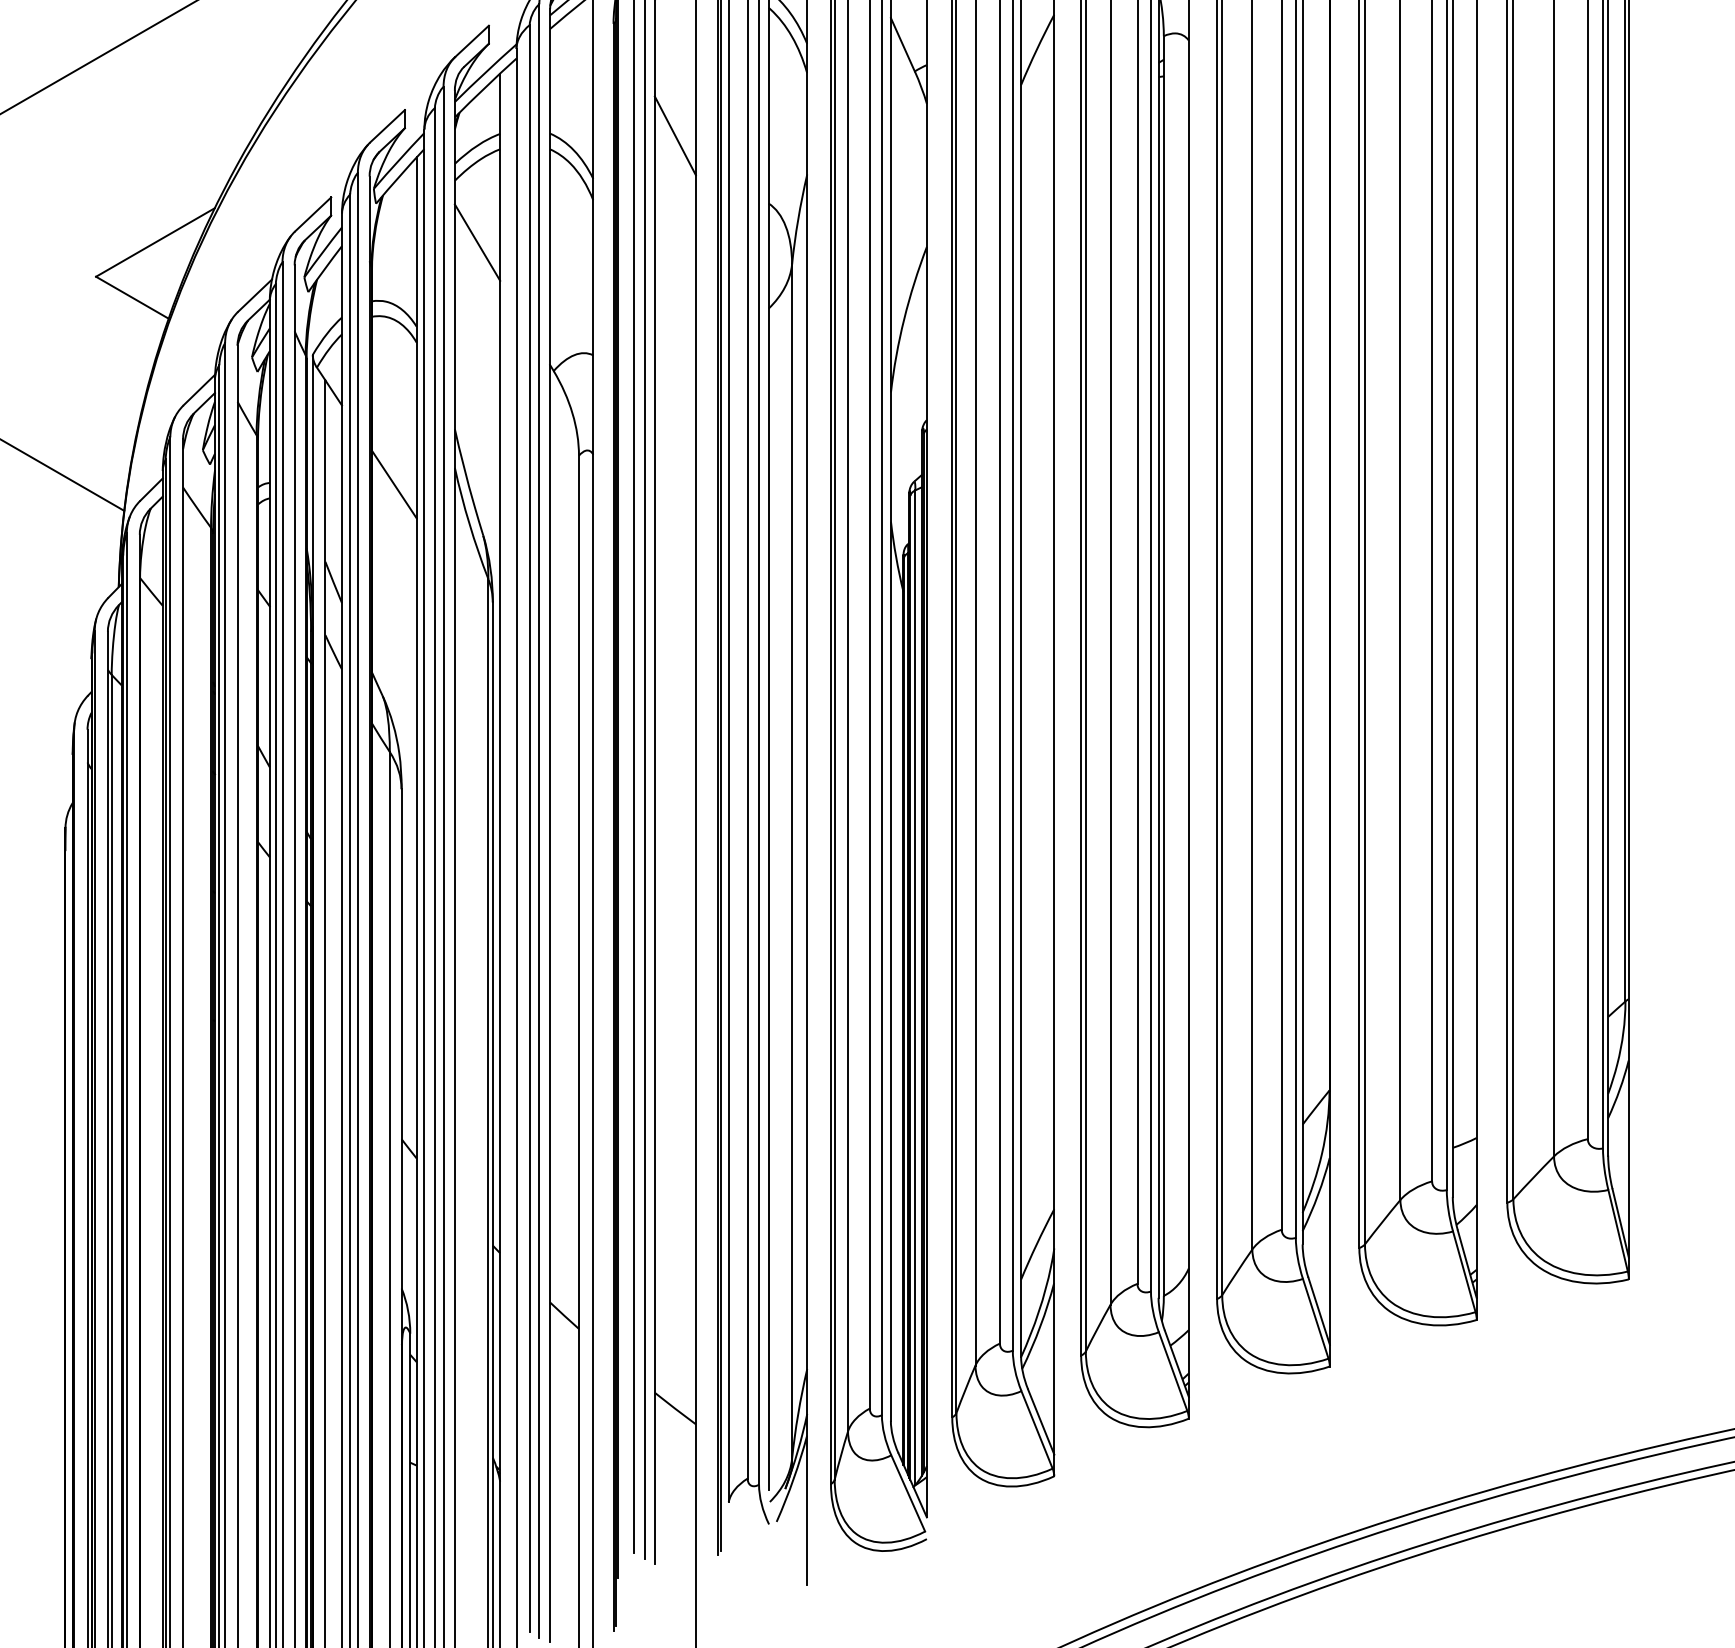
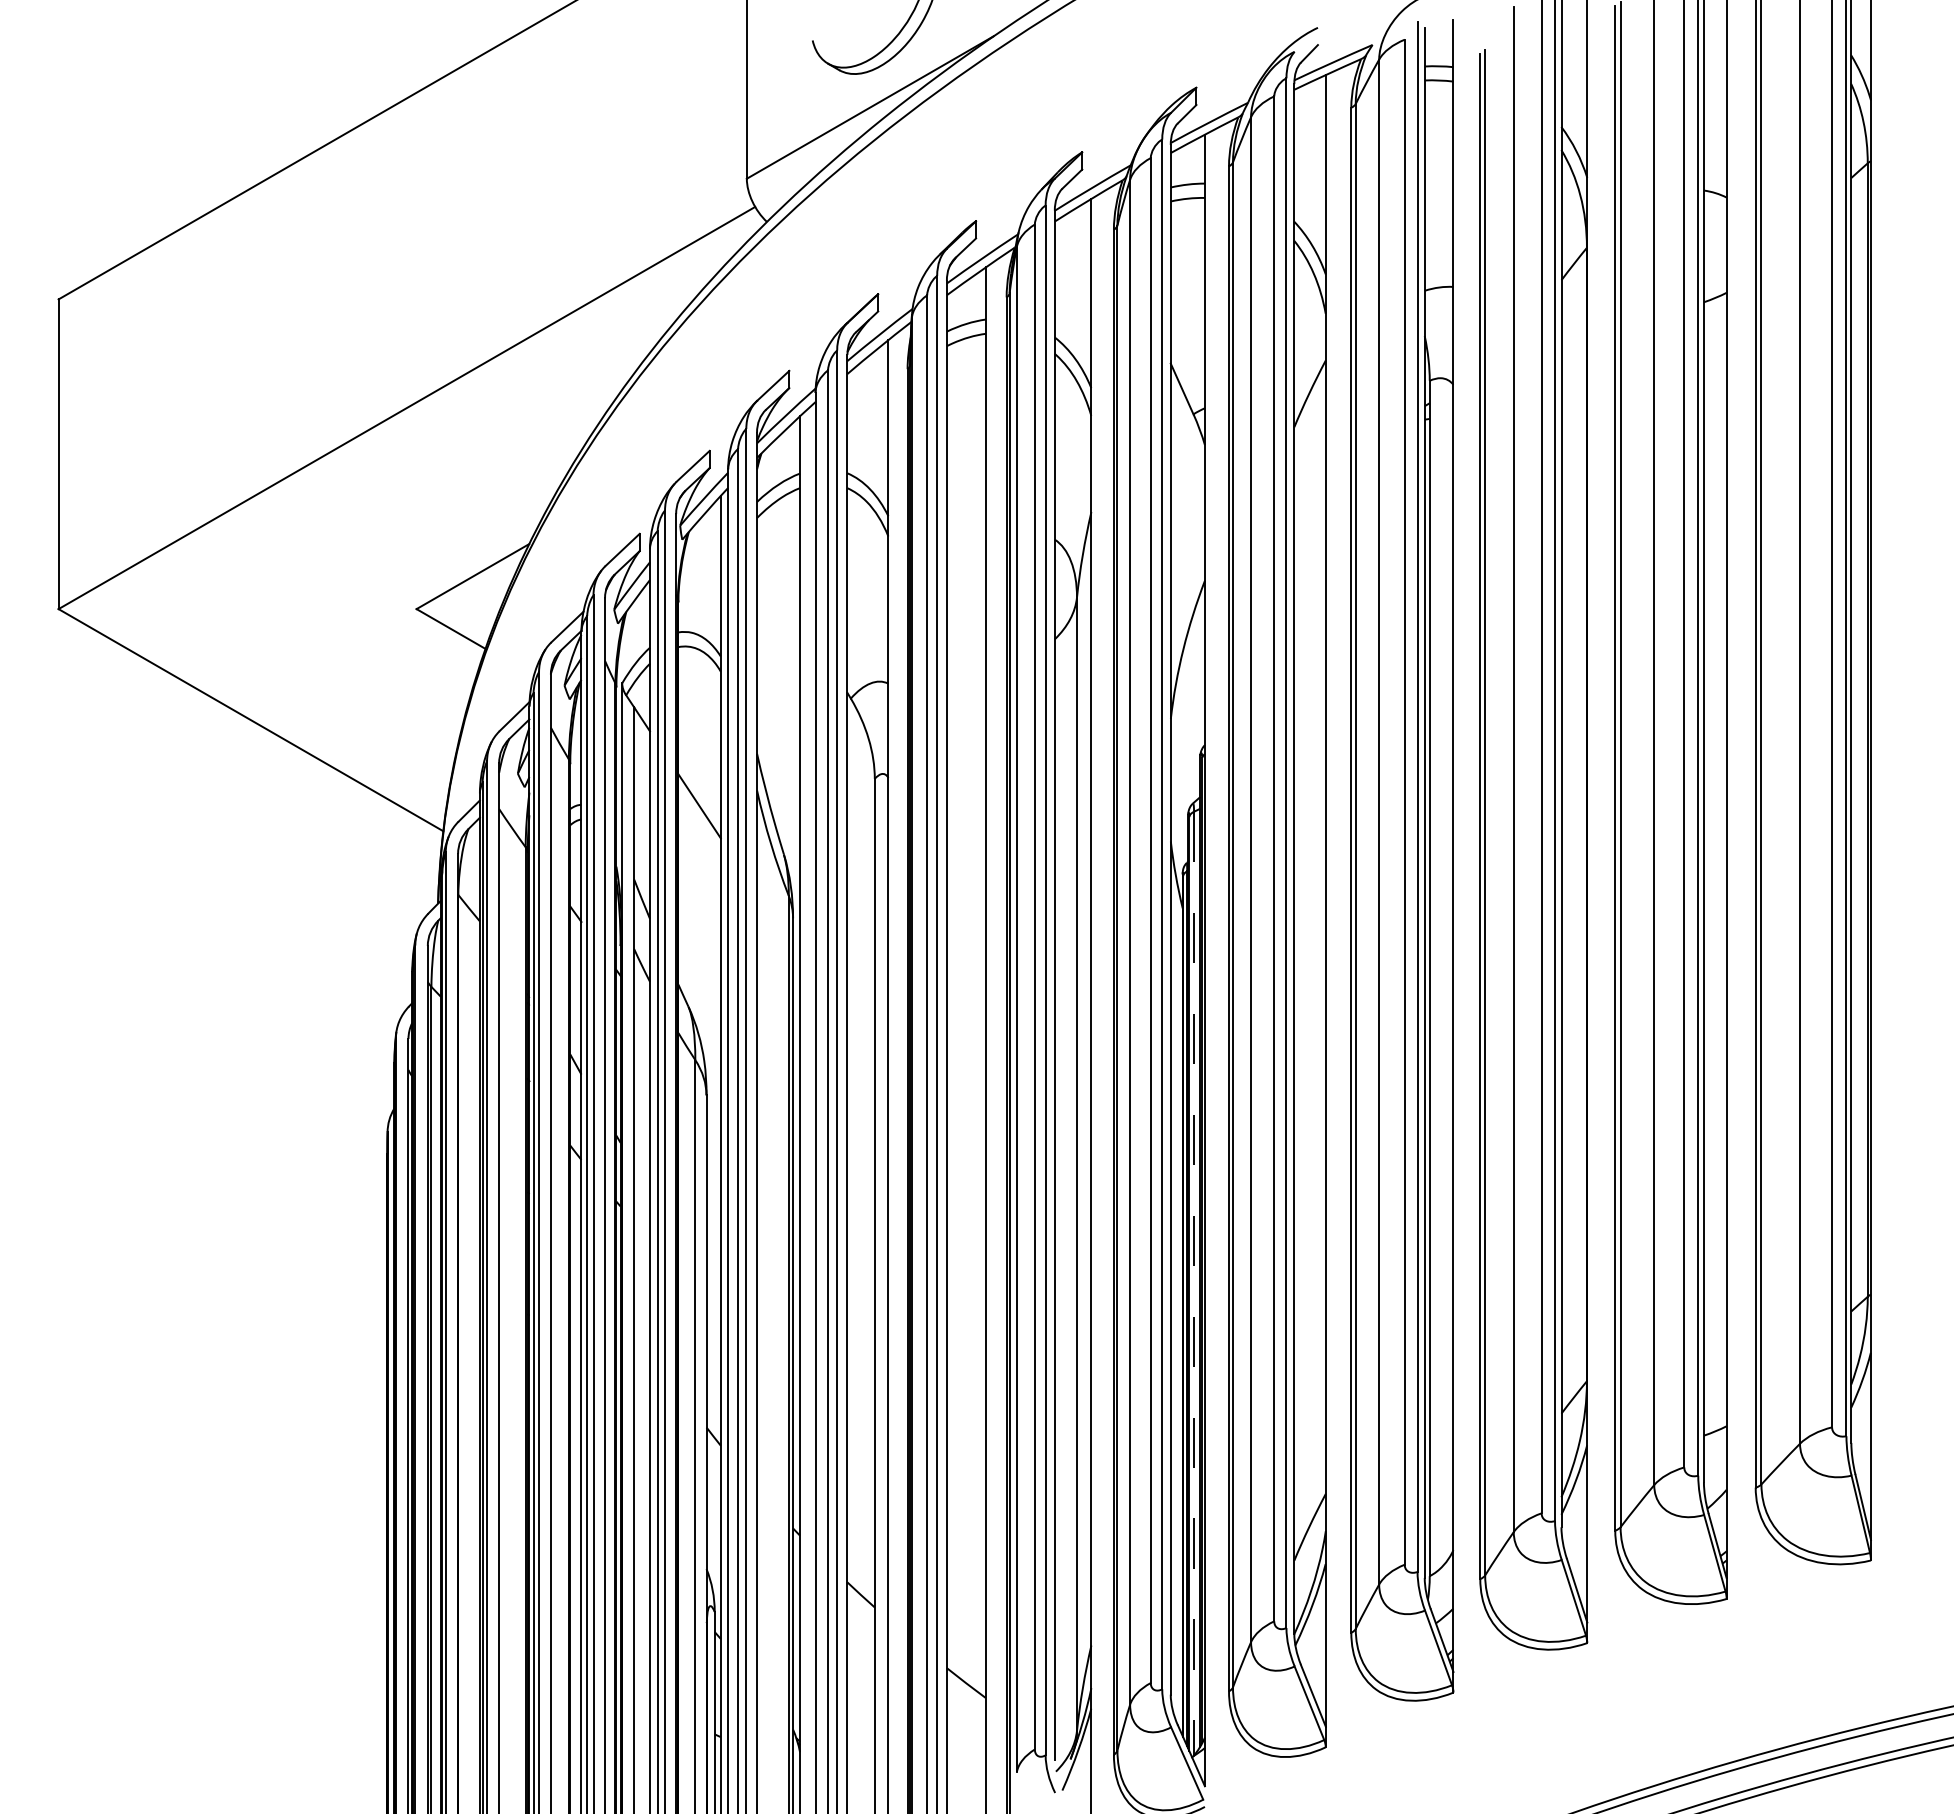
line: (674, 135) -> (965, 475), removed
line: (477, 242) -> (778, 576), removed
line: (915, 987) -> (1194, 1283), solid -> dashed

